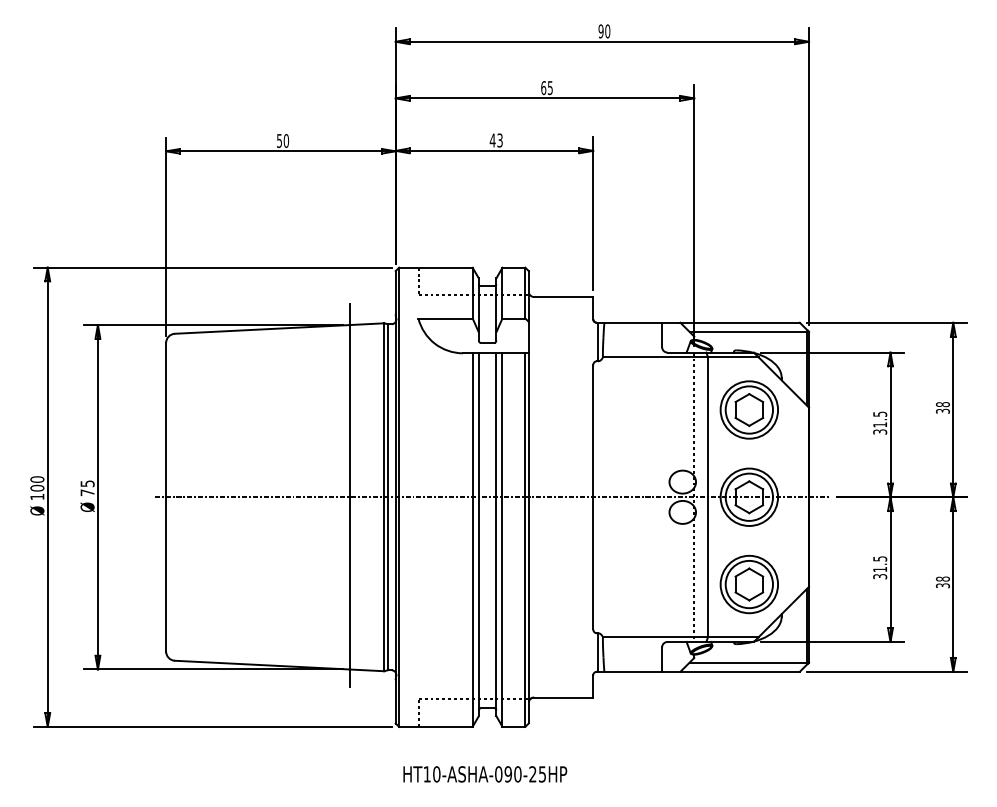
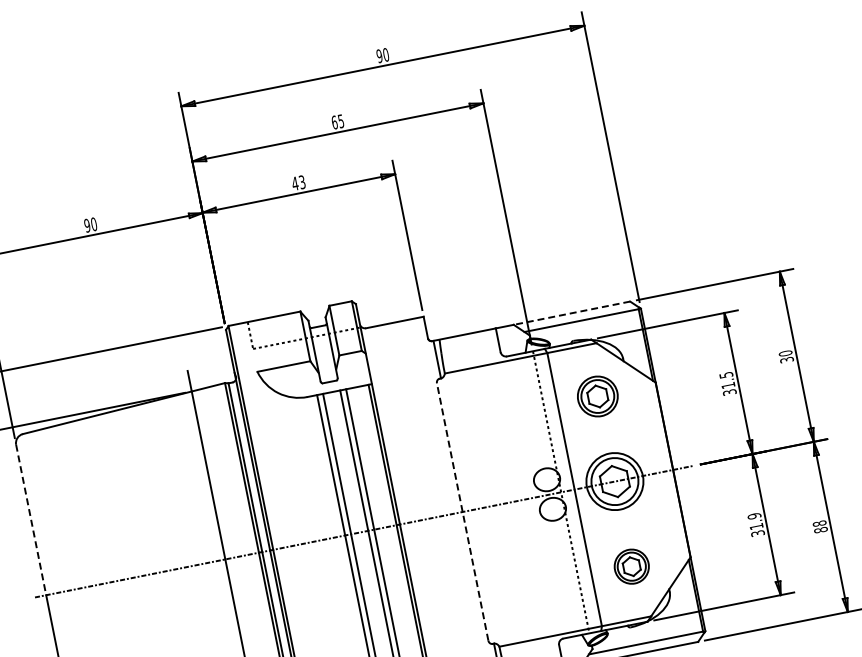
text: (279, 140) -> (87, 225), 50 -> 90
line: (740, 322) -> (572, 312), solid -> dashed
text: (942, 404) -> (785, 353), 38 -> 30
part: (748, 409) -> (597, 396), size x0.7
line: (166, 420) -> (31, 520), solid -> dashed
line: (593, 497) -> (463, 512), solid -> dashed
text: (879, 558) -> (753, 515), 31.5 -> 31.9
part: (748, 584) -> (631, 566), size x0.6
text: (942, 585) -> (820, 529), 38 -> 88

